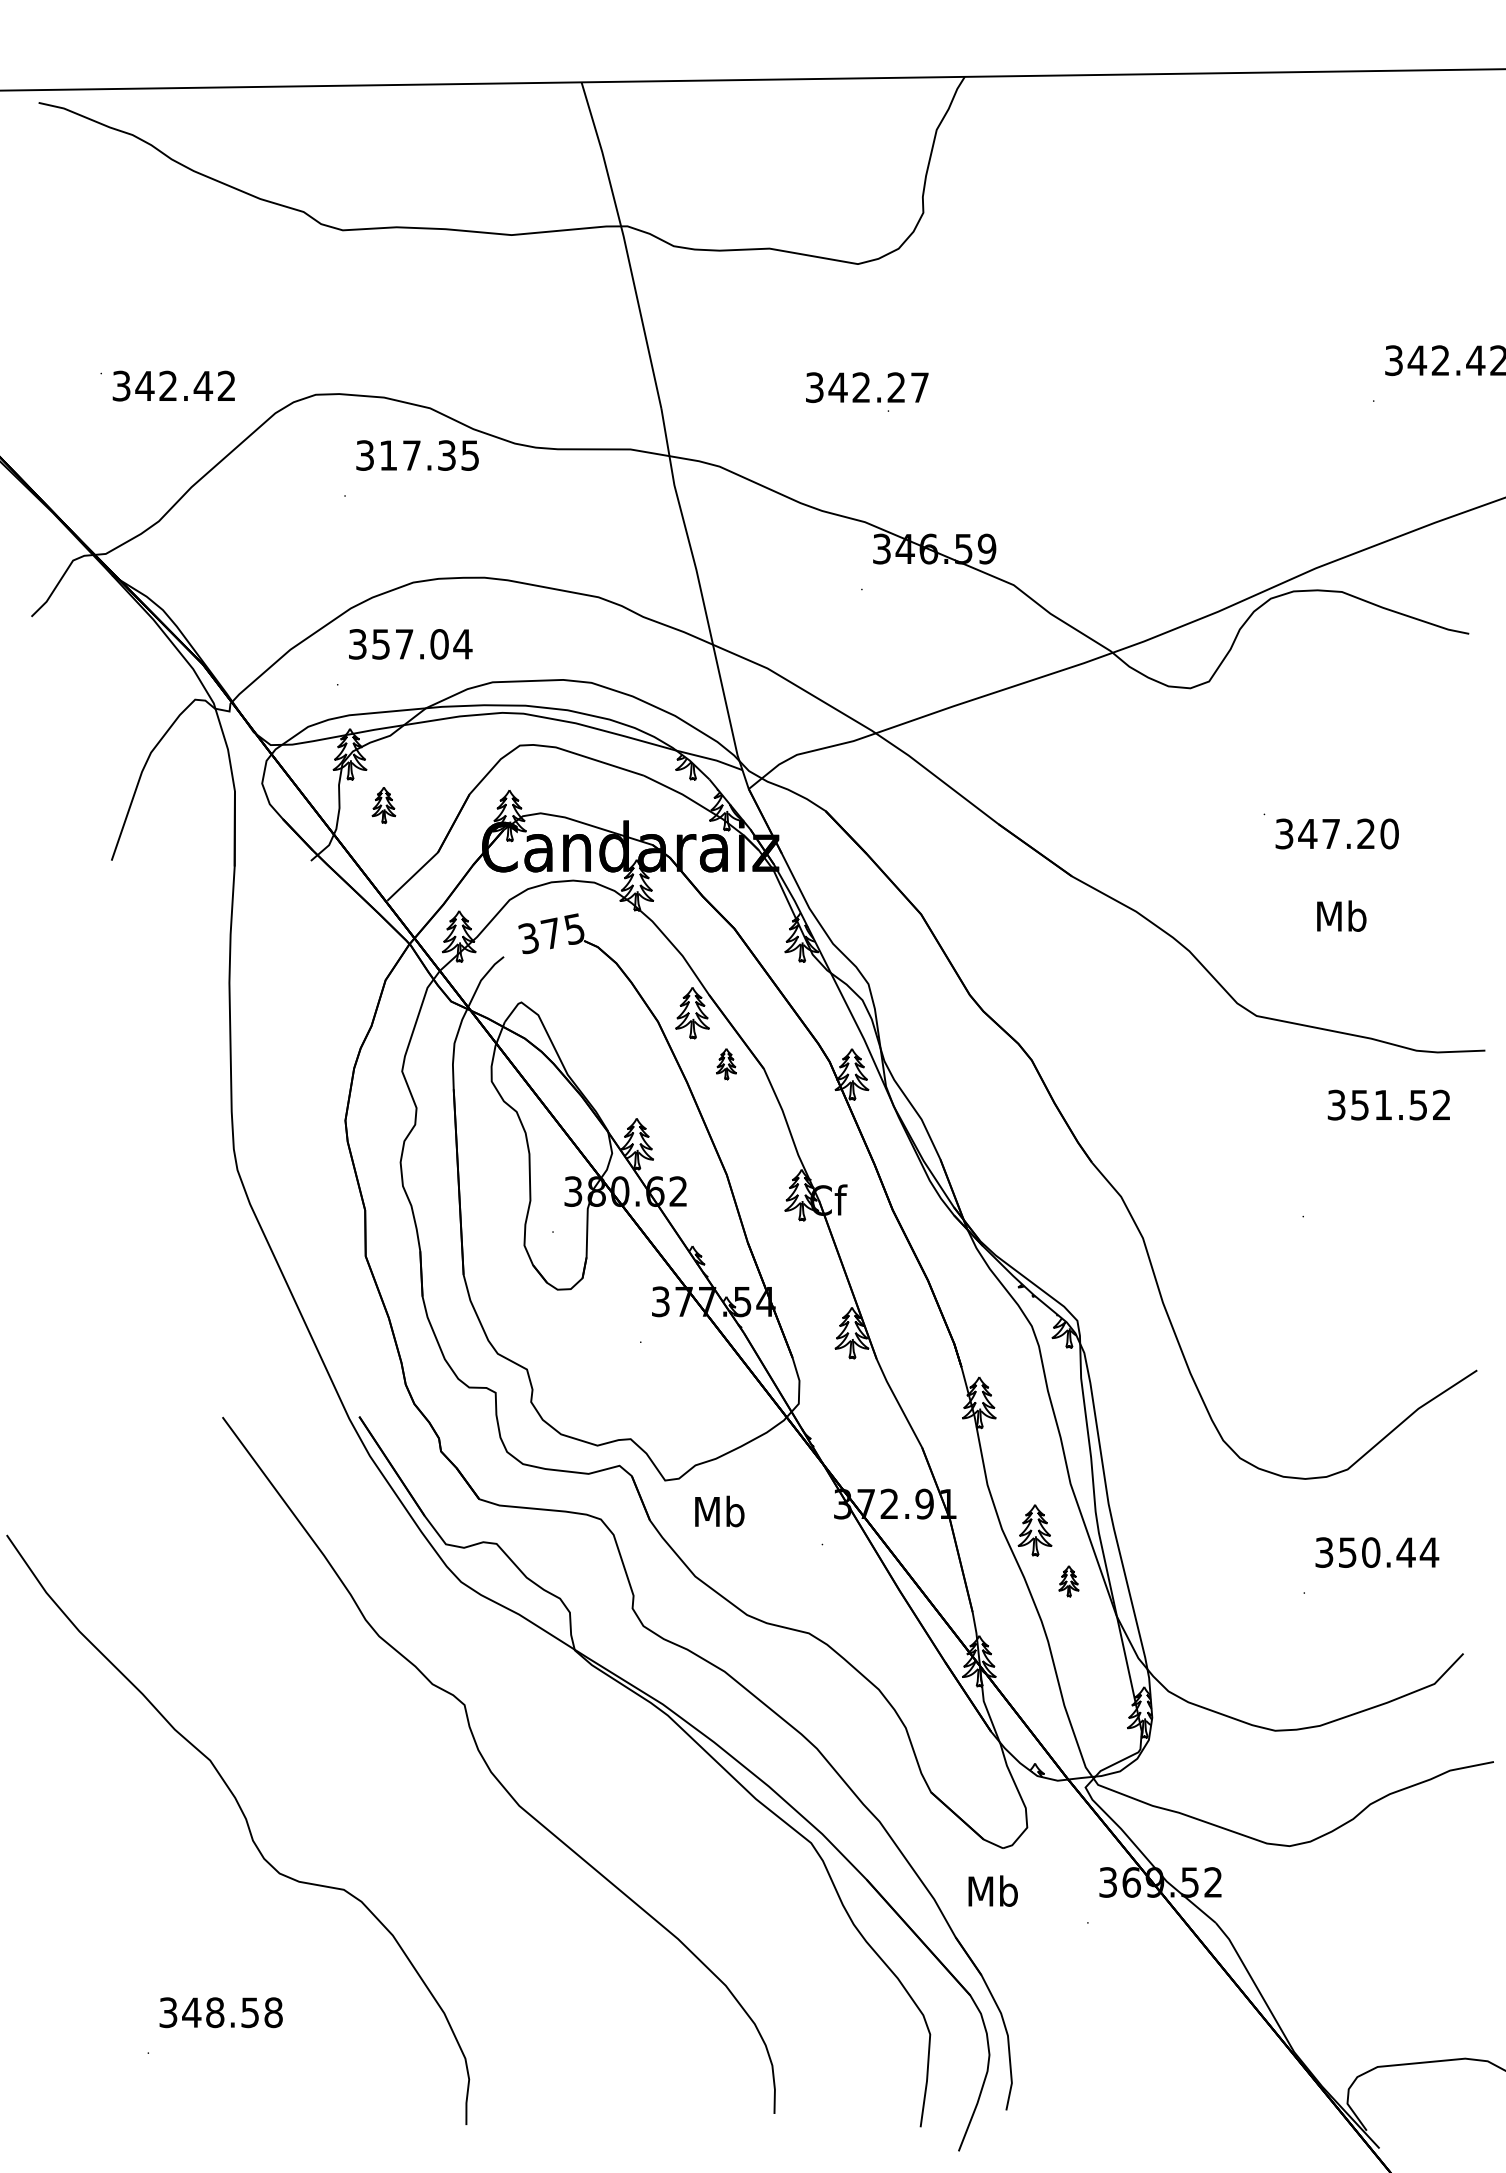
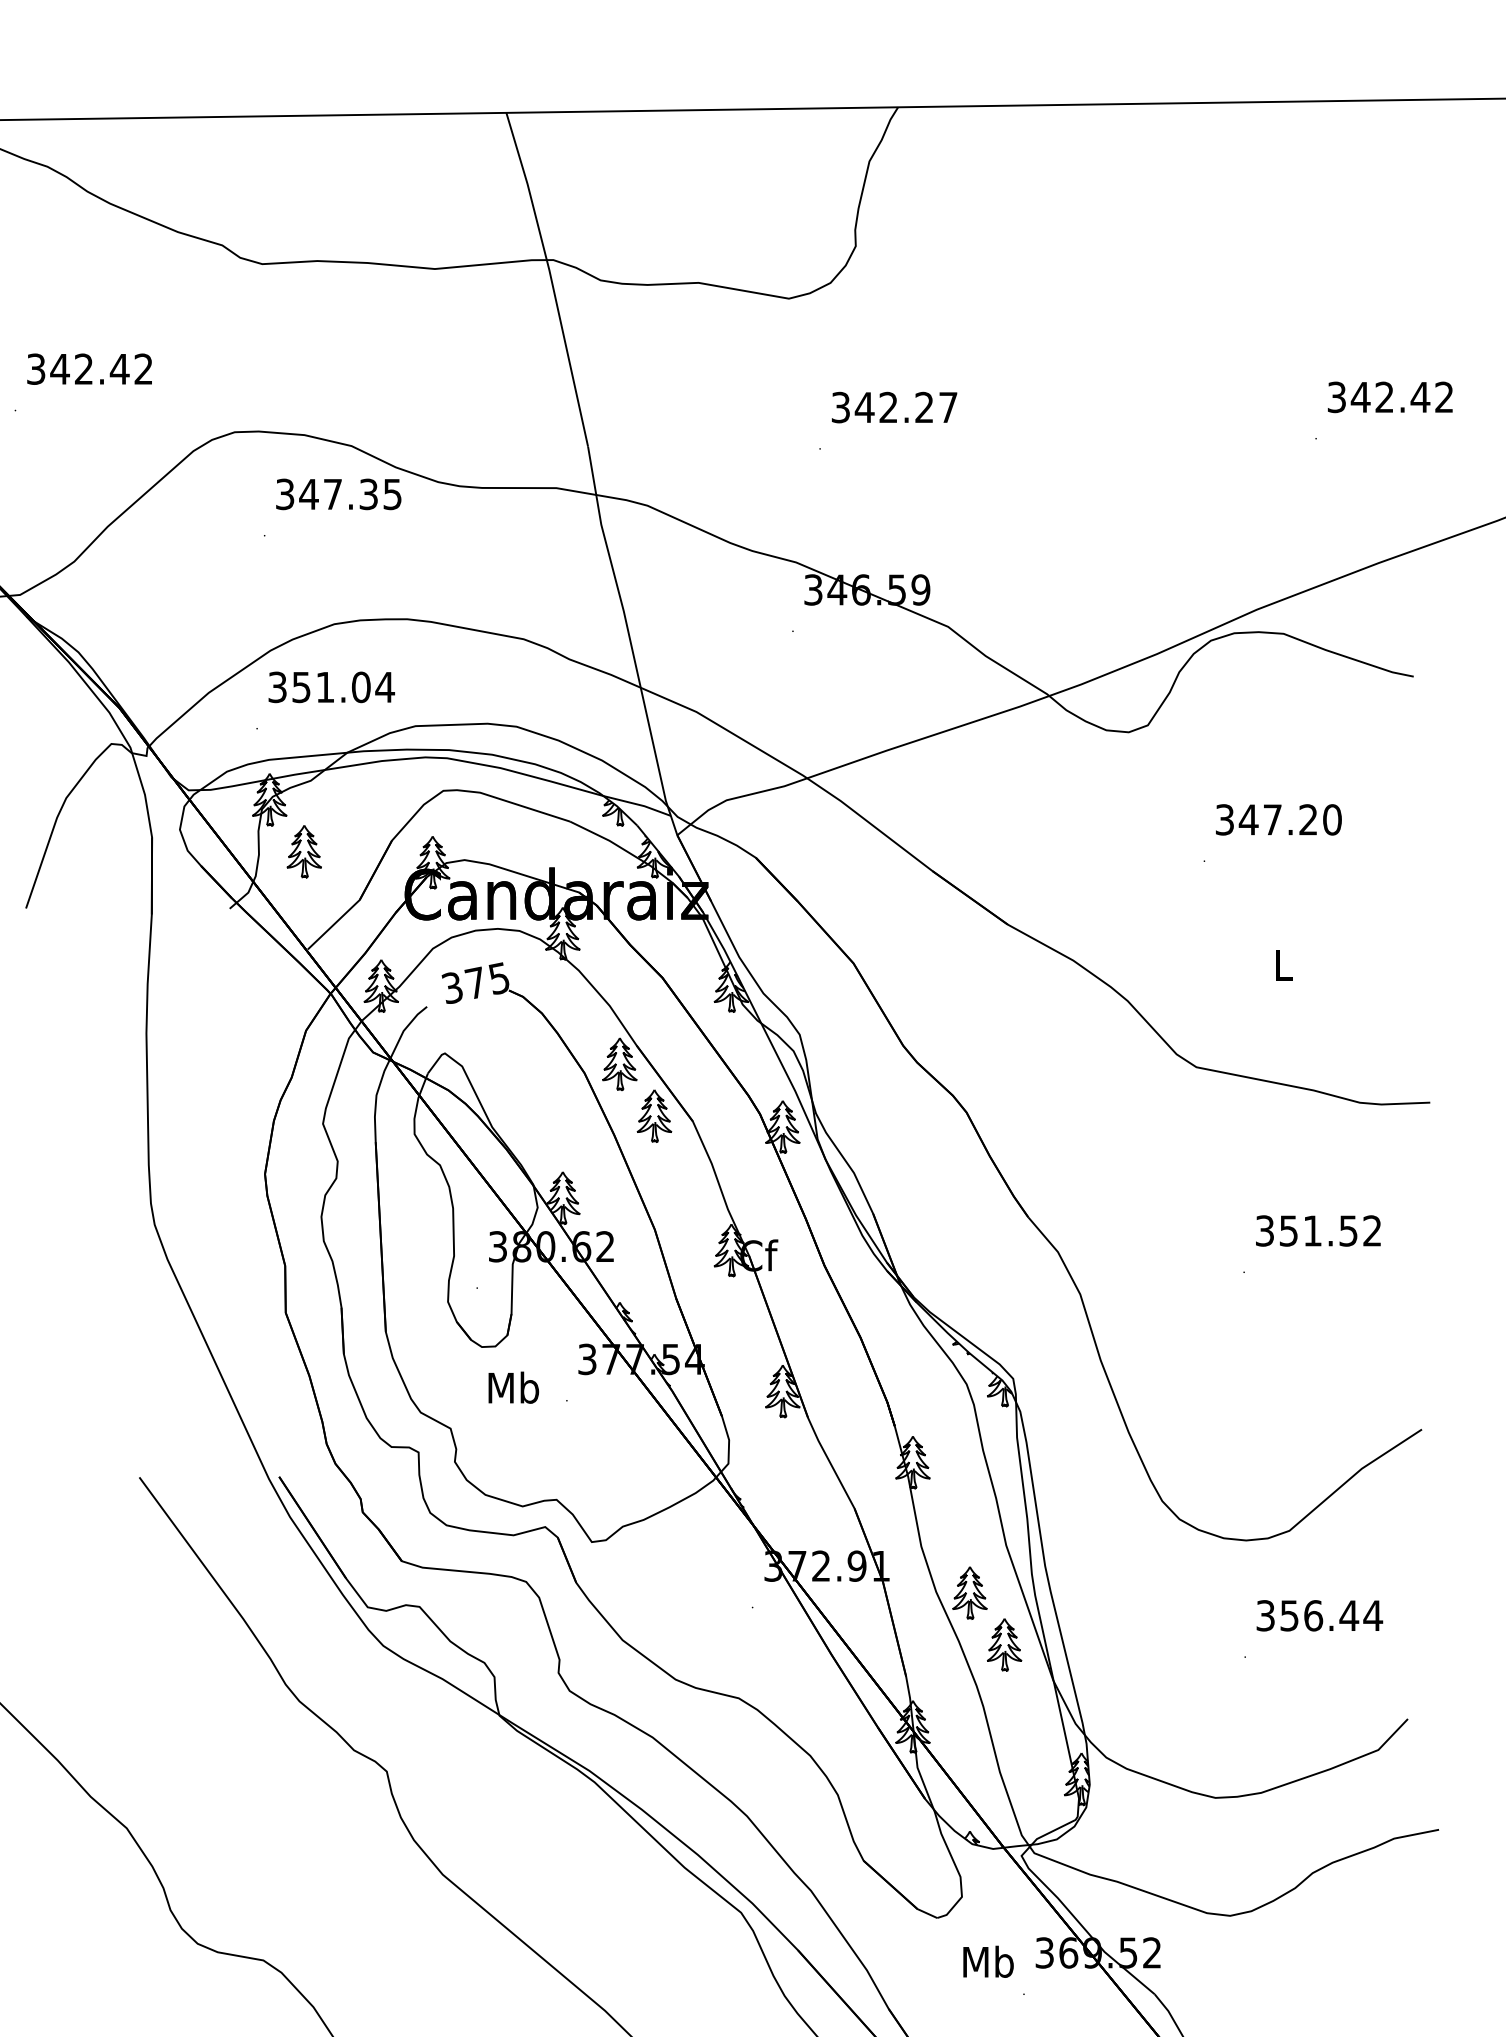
text: (173, 385) -> (89, 368), moved
text: (867, 387) -> (894, 407), moved
text: (388, 455) -> (309, 494), 317.35 -> 347.35
text: (404, 644) -> (325, 687), 357.04 -> 351.04
part: (383, 805) -> (303, 852), size x1.43
text: (1336, 833) -> (1278, 819), moved
text: (1341, 915) -> (1283, 964), Mb -> L
part: (726, 1064) -> (654, 1116), size x1.67
text: (1388, 1104) -> (1317, 1230), moved
text: (719, 1511) -> (513, 1387), moved
text: (1371, 1552) -> (1313, 1615), 350.44 -> 356.44
part: (1068, 1581) -> (1004, 1645), size x1.67
text: (992, 1890) -> (987, 1961), moved

